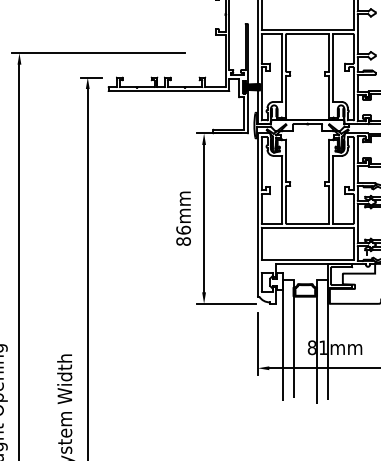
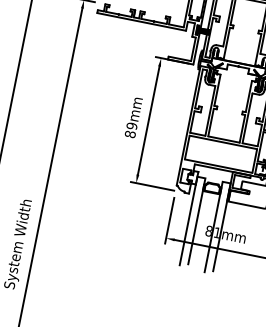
text: (183, 229) -> (132, 125), 86mm -> 89mm

